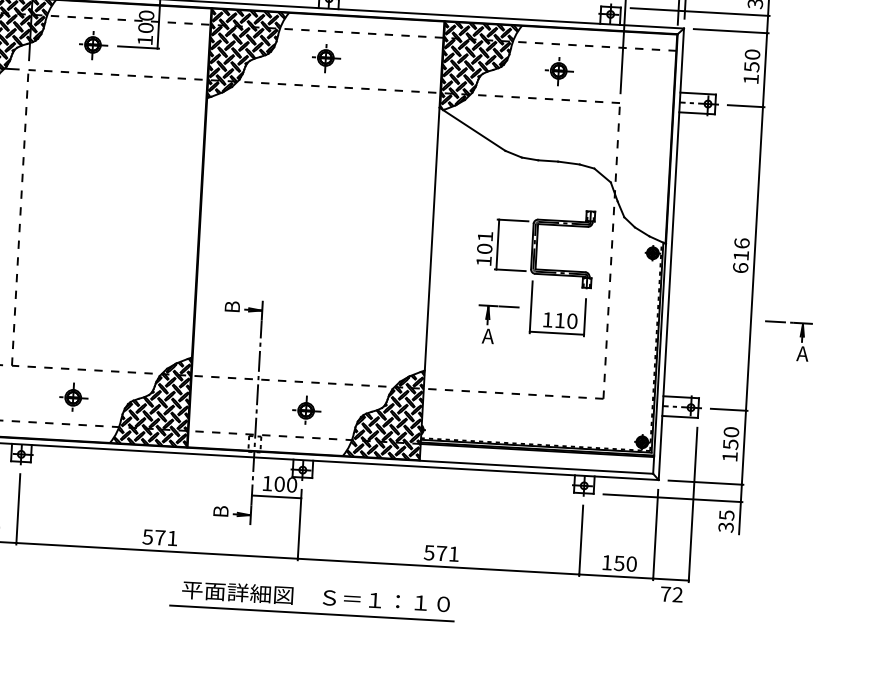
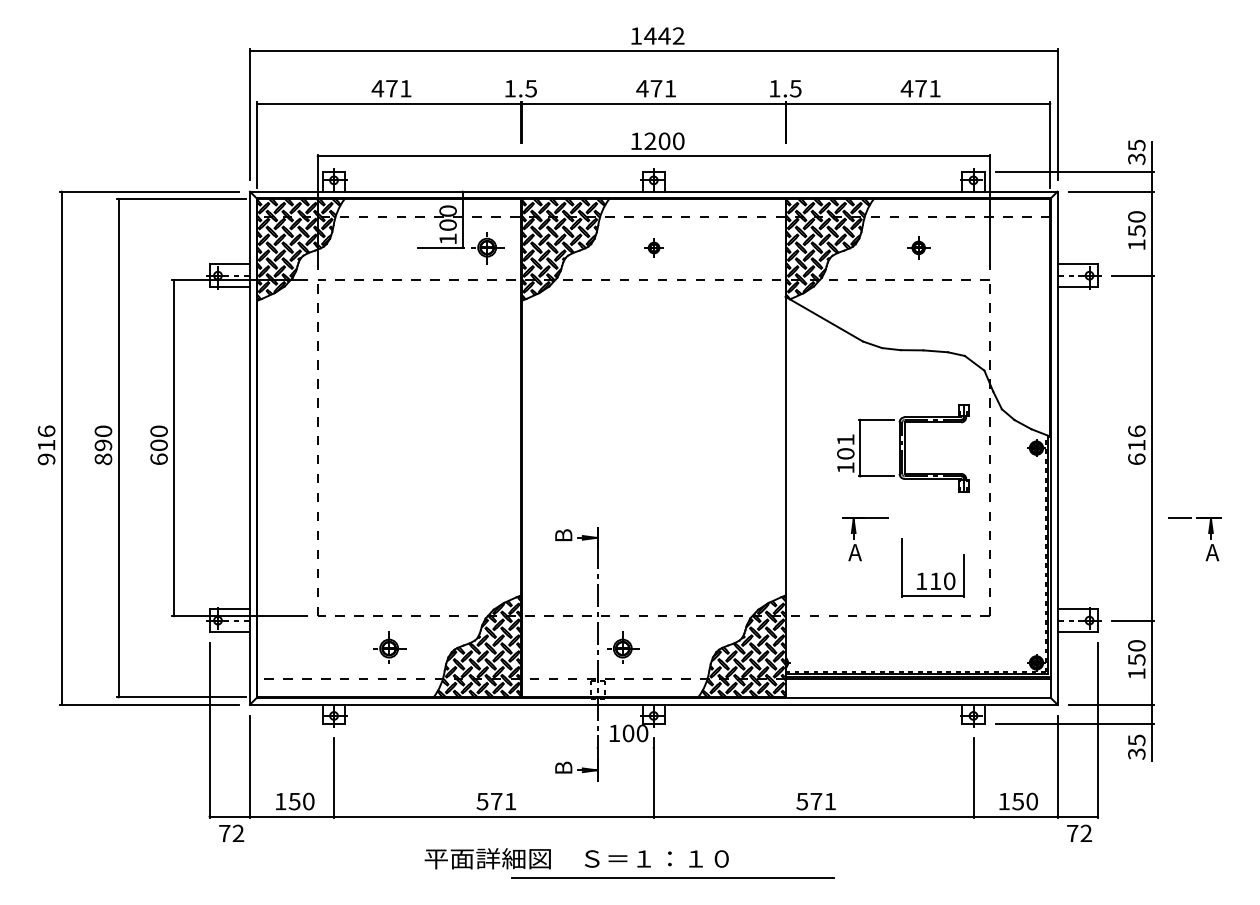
part: (93, 45) -> (487, 248), moved
part: (326, 58) -> (654, 248), size x0.6
part: (559, 71) -> (919, 248), size x0.7
part: (557, 308) -> (932, 567), moved
part: (306, 409) -> (623, 647), moved
line: (276, 496) -> (625, 747), removed
text: (315, 596) -> (576, 858), moved

